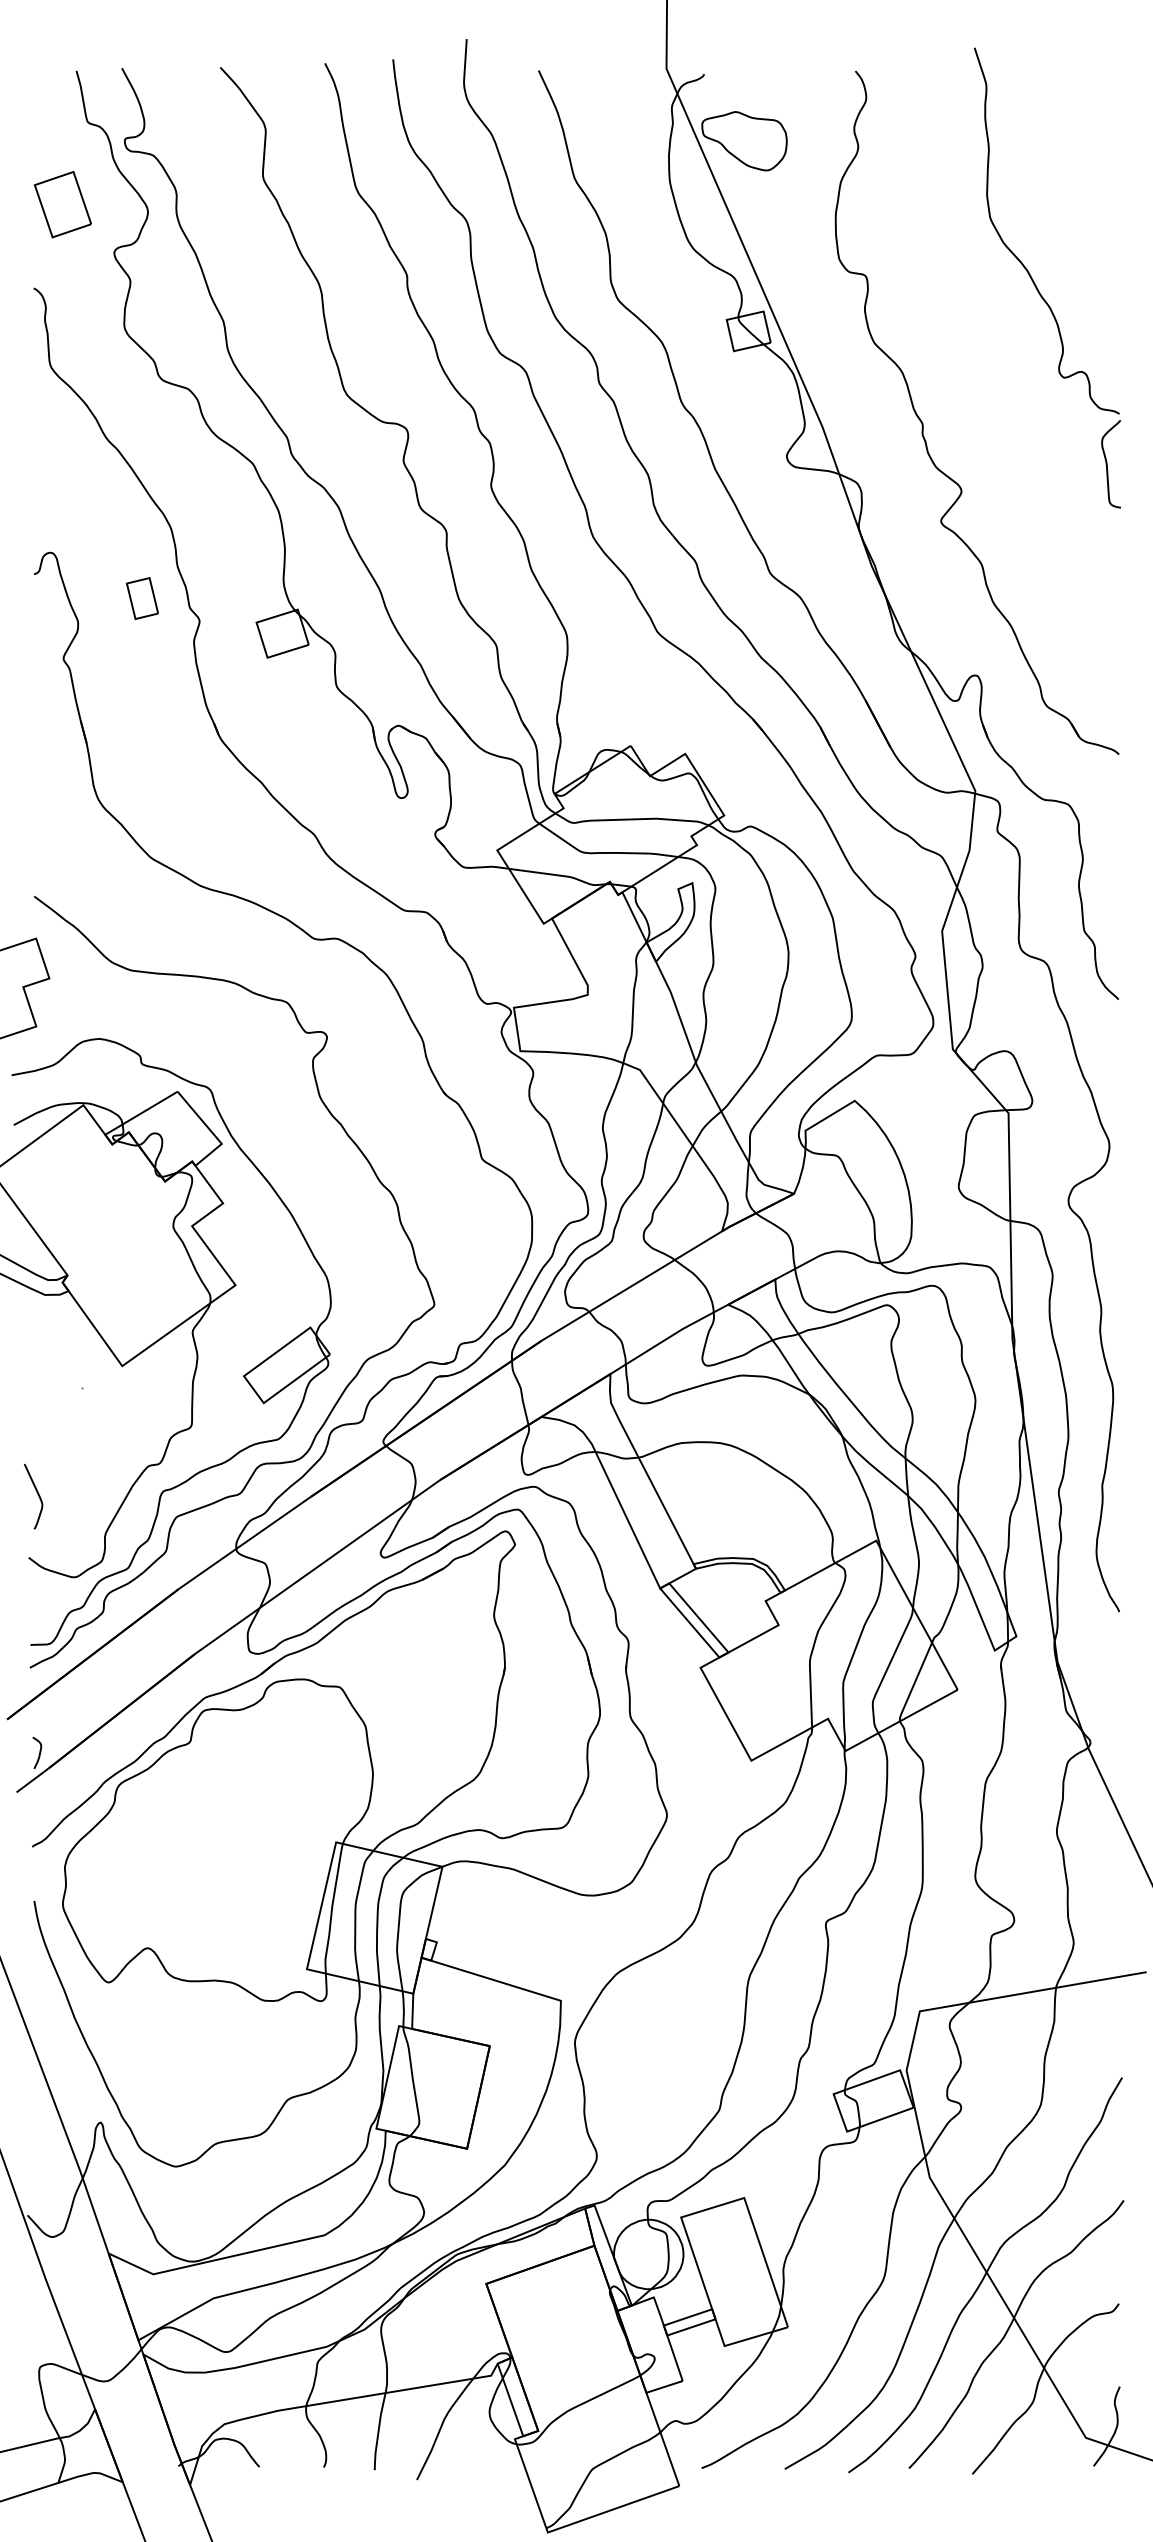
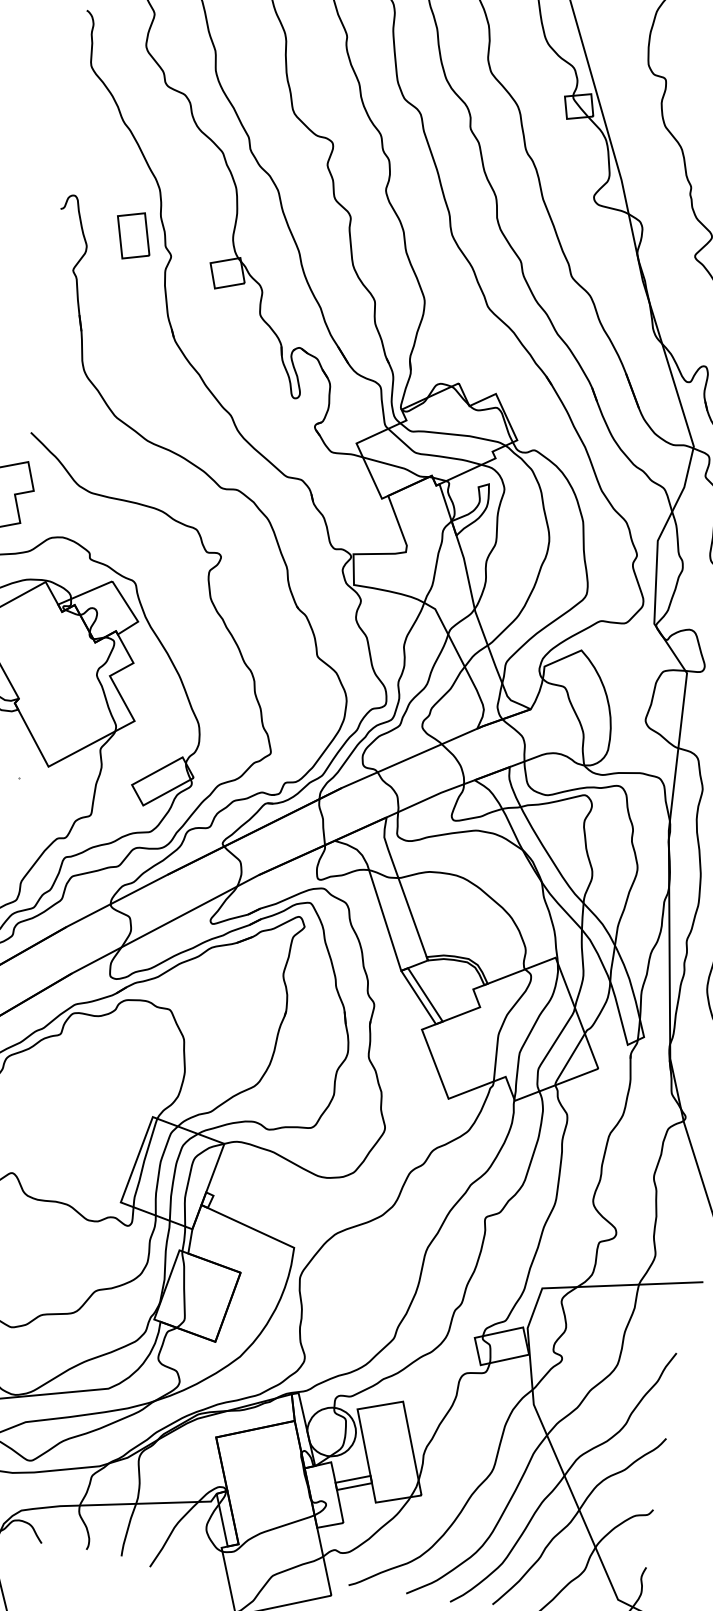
part: (142, 598) -> (133, 235), size x1.67

